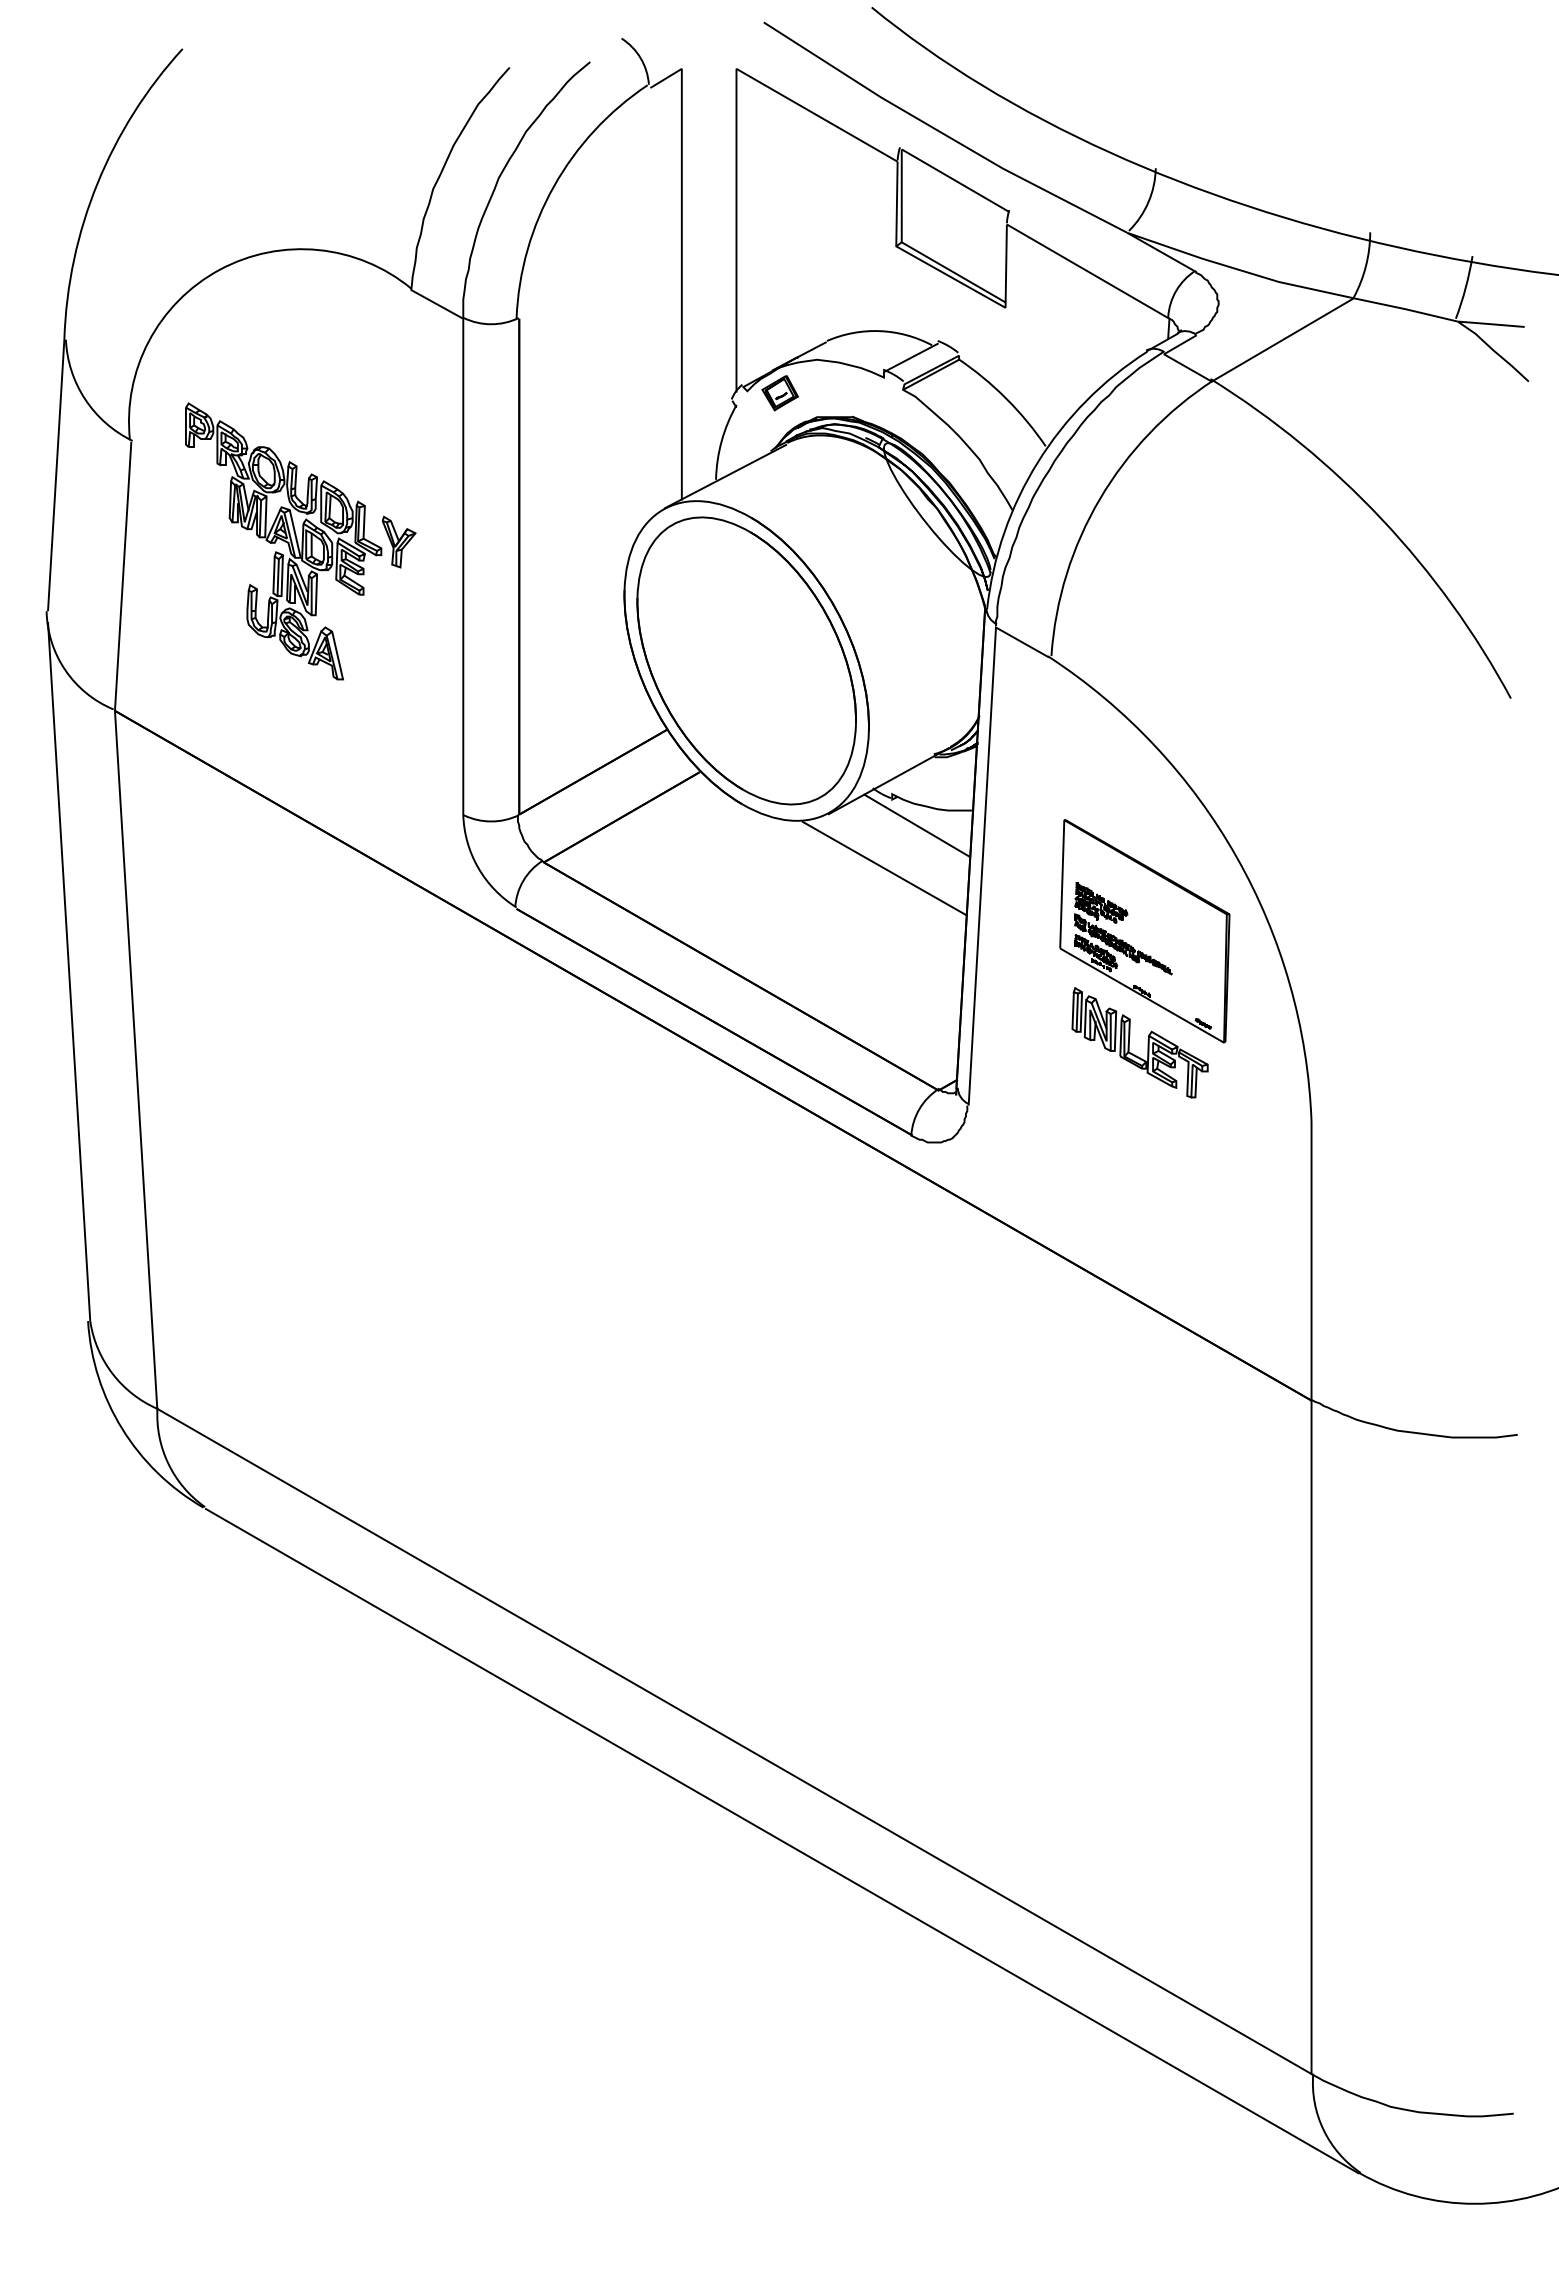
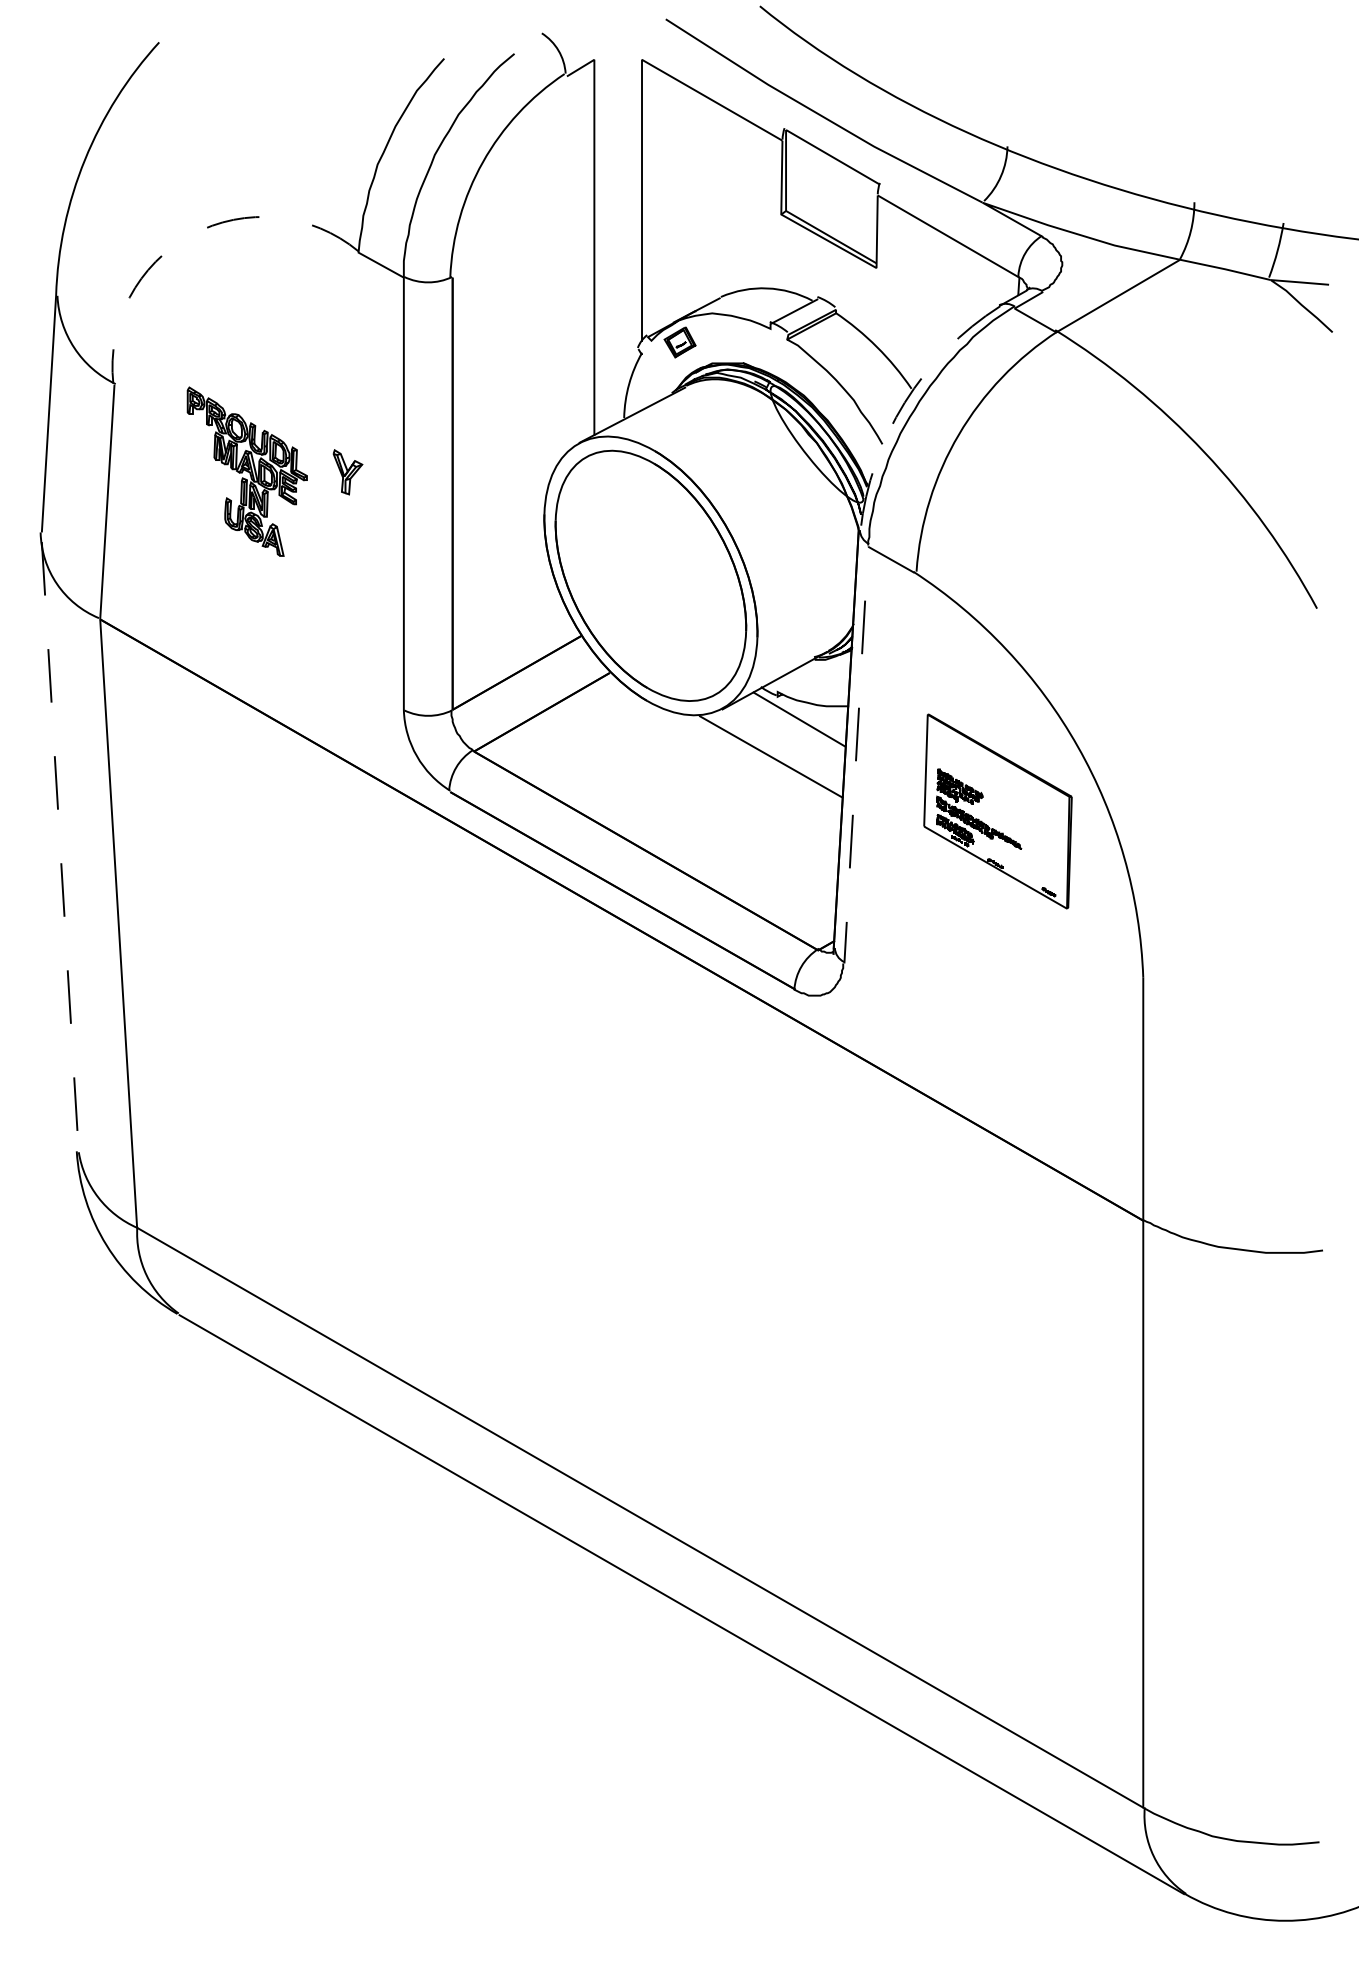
arc: (219, 269) -> (191, 234), solid -> dashed
arc: (1037, 462) -> (904, 402), solid -> dashed
part: (283, 541) -> (247, 471), size x0.7
line: (984, 835) -> (858, 728), solid -> dashed
line: (69, 972) -> (60, 847), solid -> dashed
part: (1147, 1042) -> (1000, 908), removed

